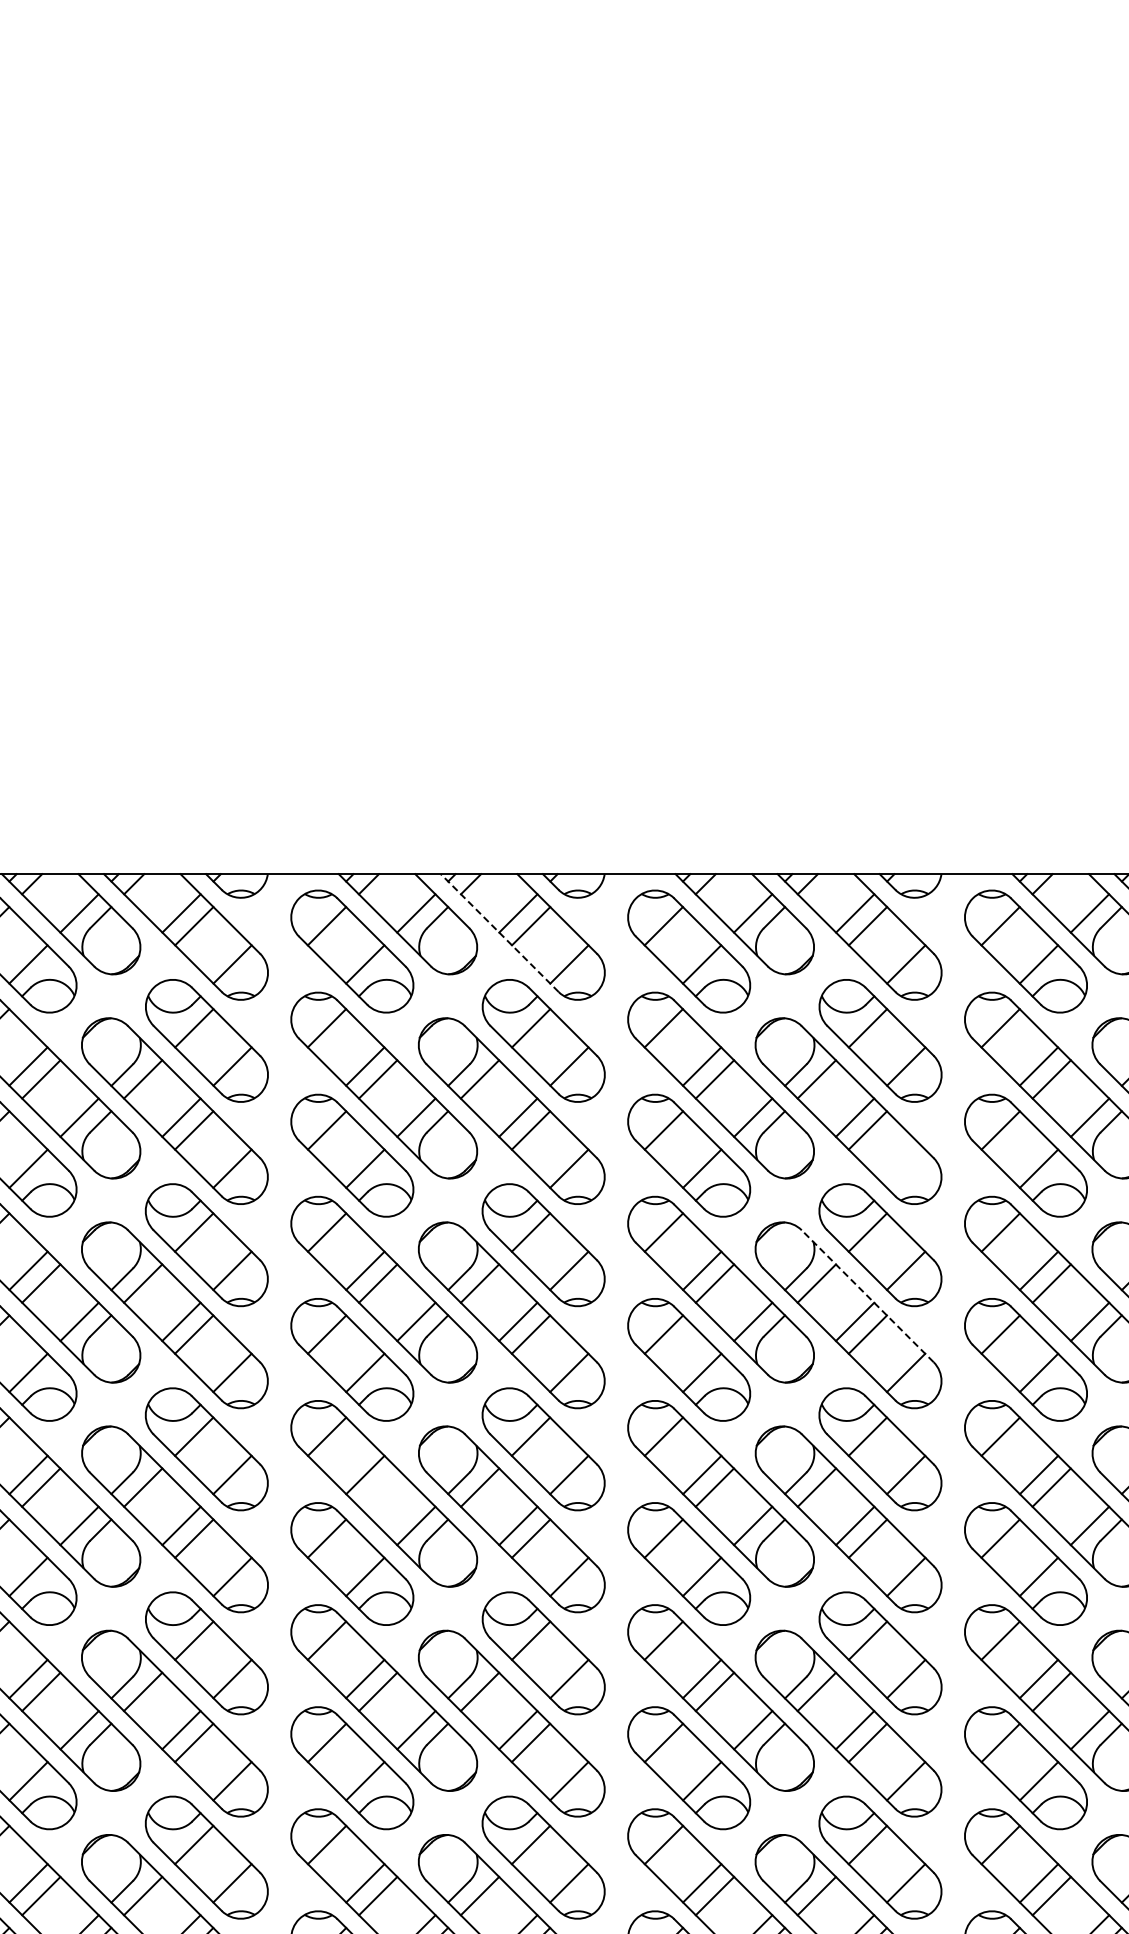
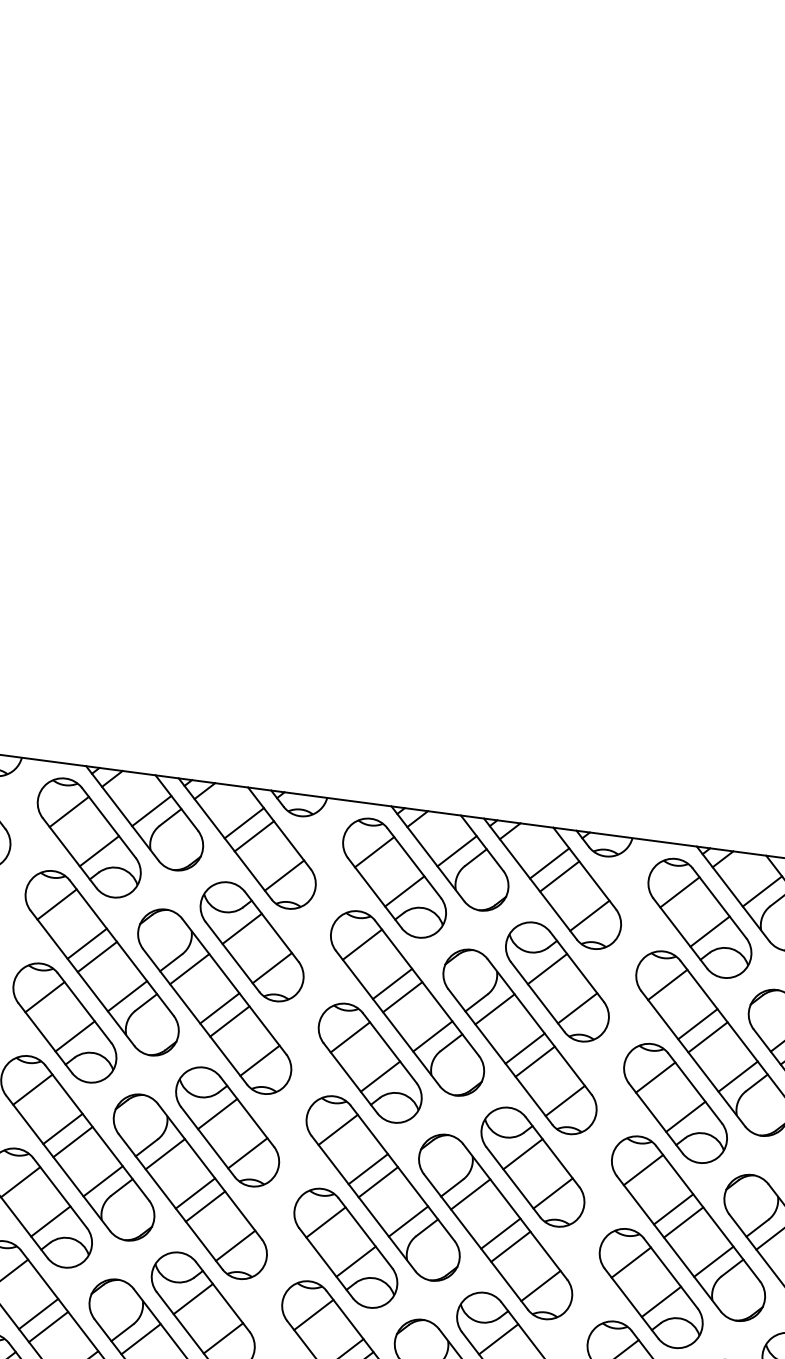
line: (499, 932) -> (224, 838), dashed -> solid
line: (905, 1168) -> (564, 1100), added
line: (867, 1295) -> (515, 1211), dashed -> solid
line: (377, 1487) -> (48, 1326), added

